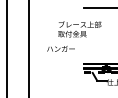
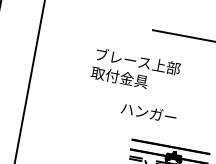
text: (60, 48) -> (148, 111), moved

